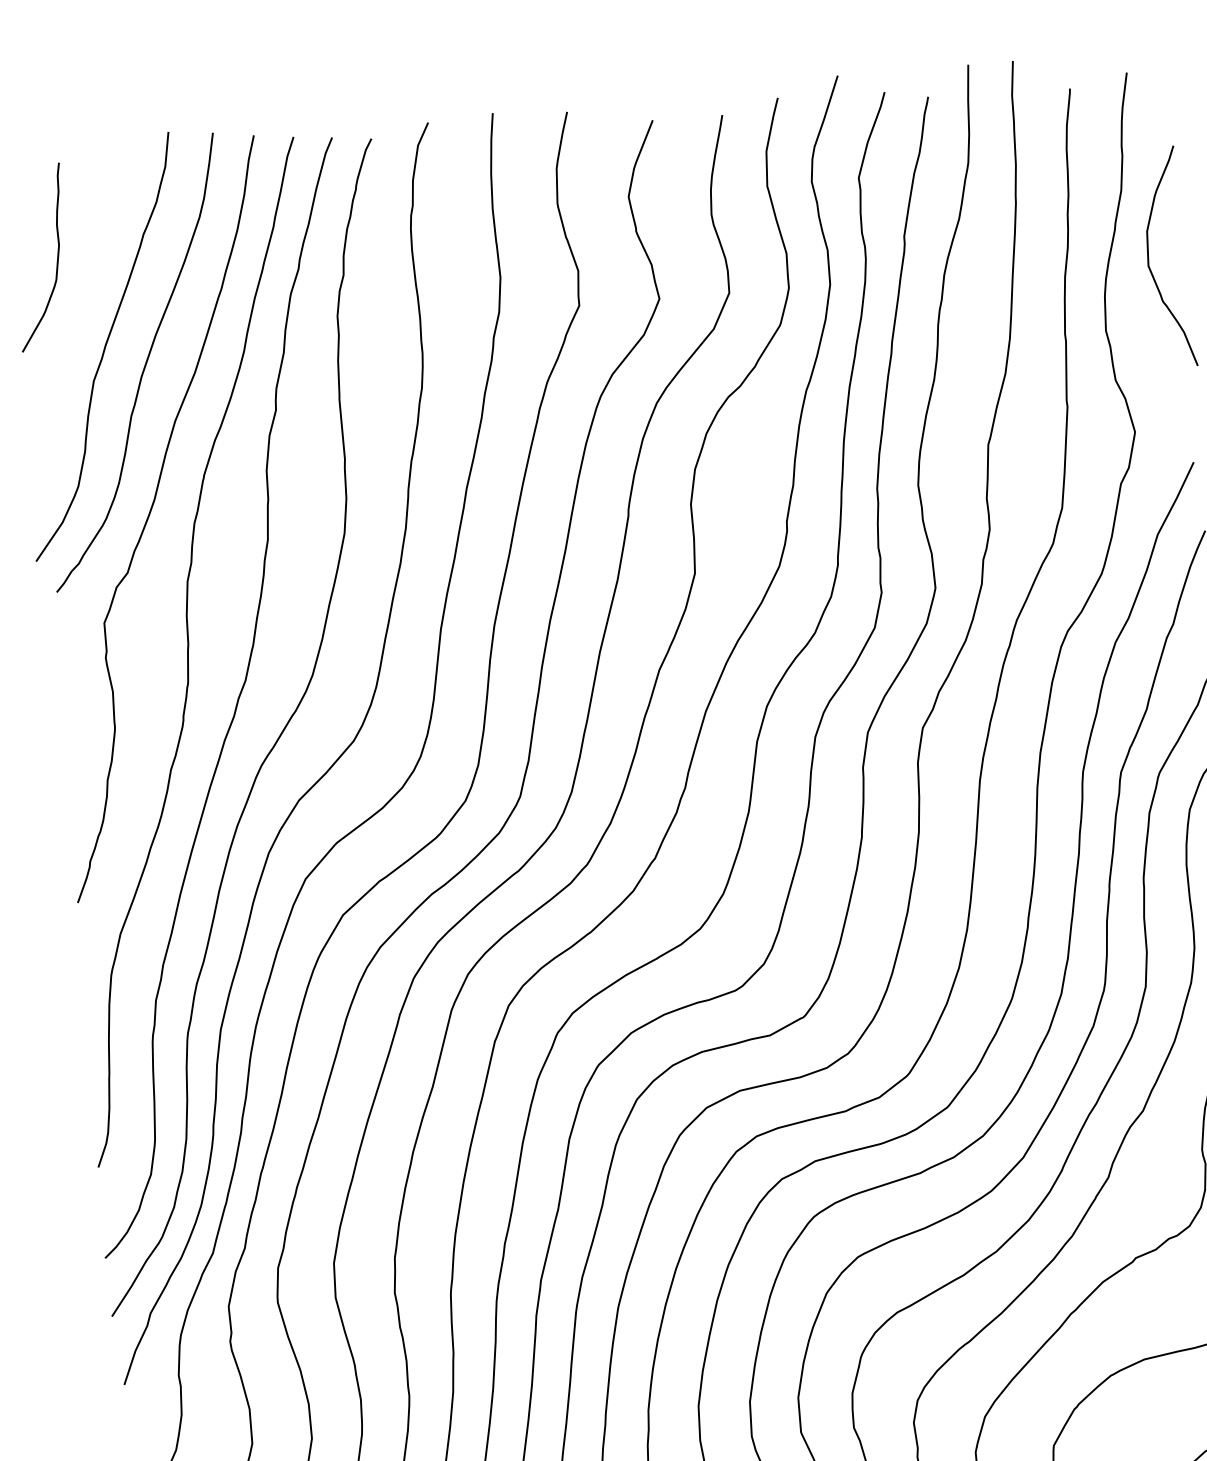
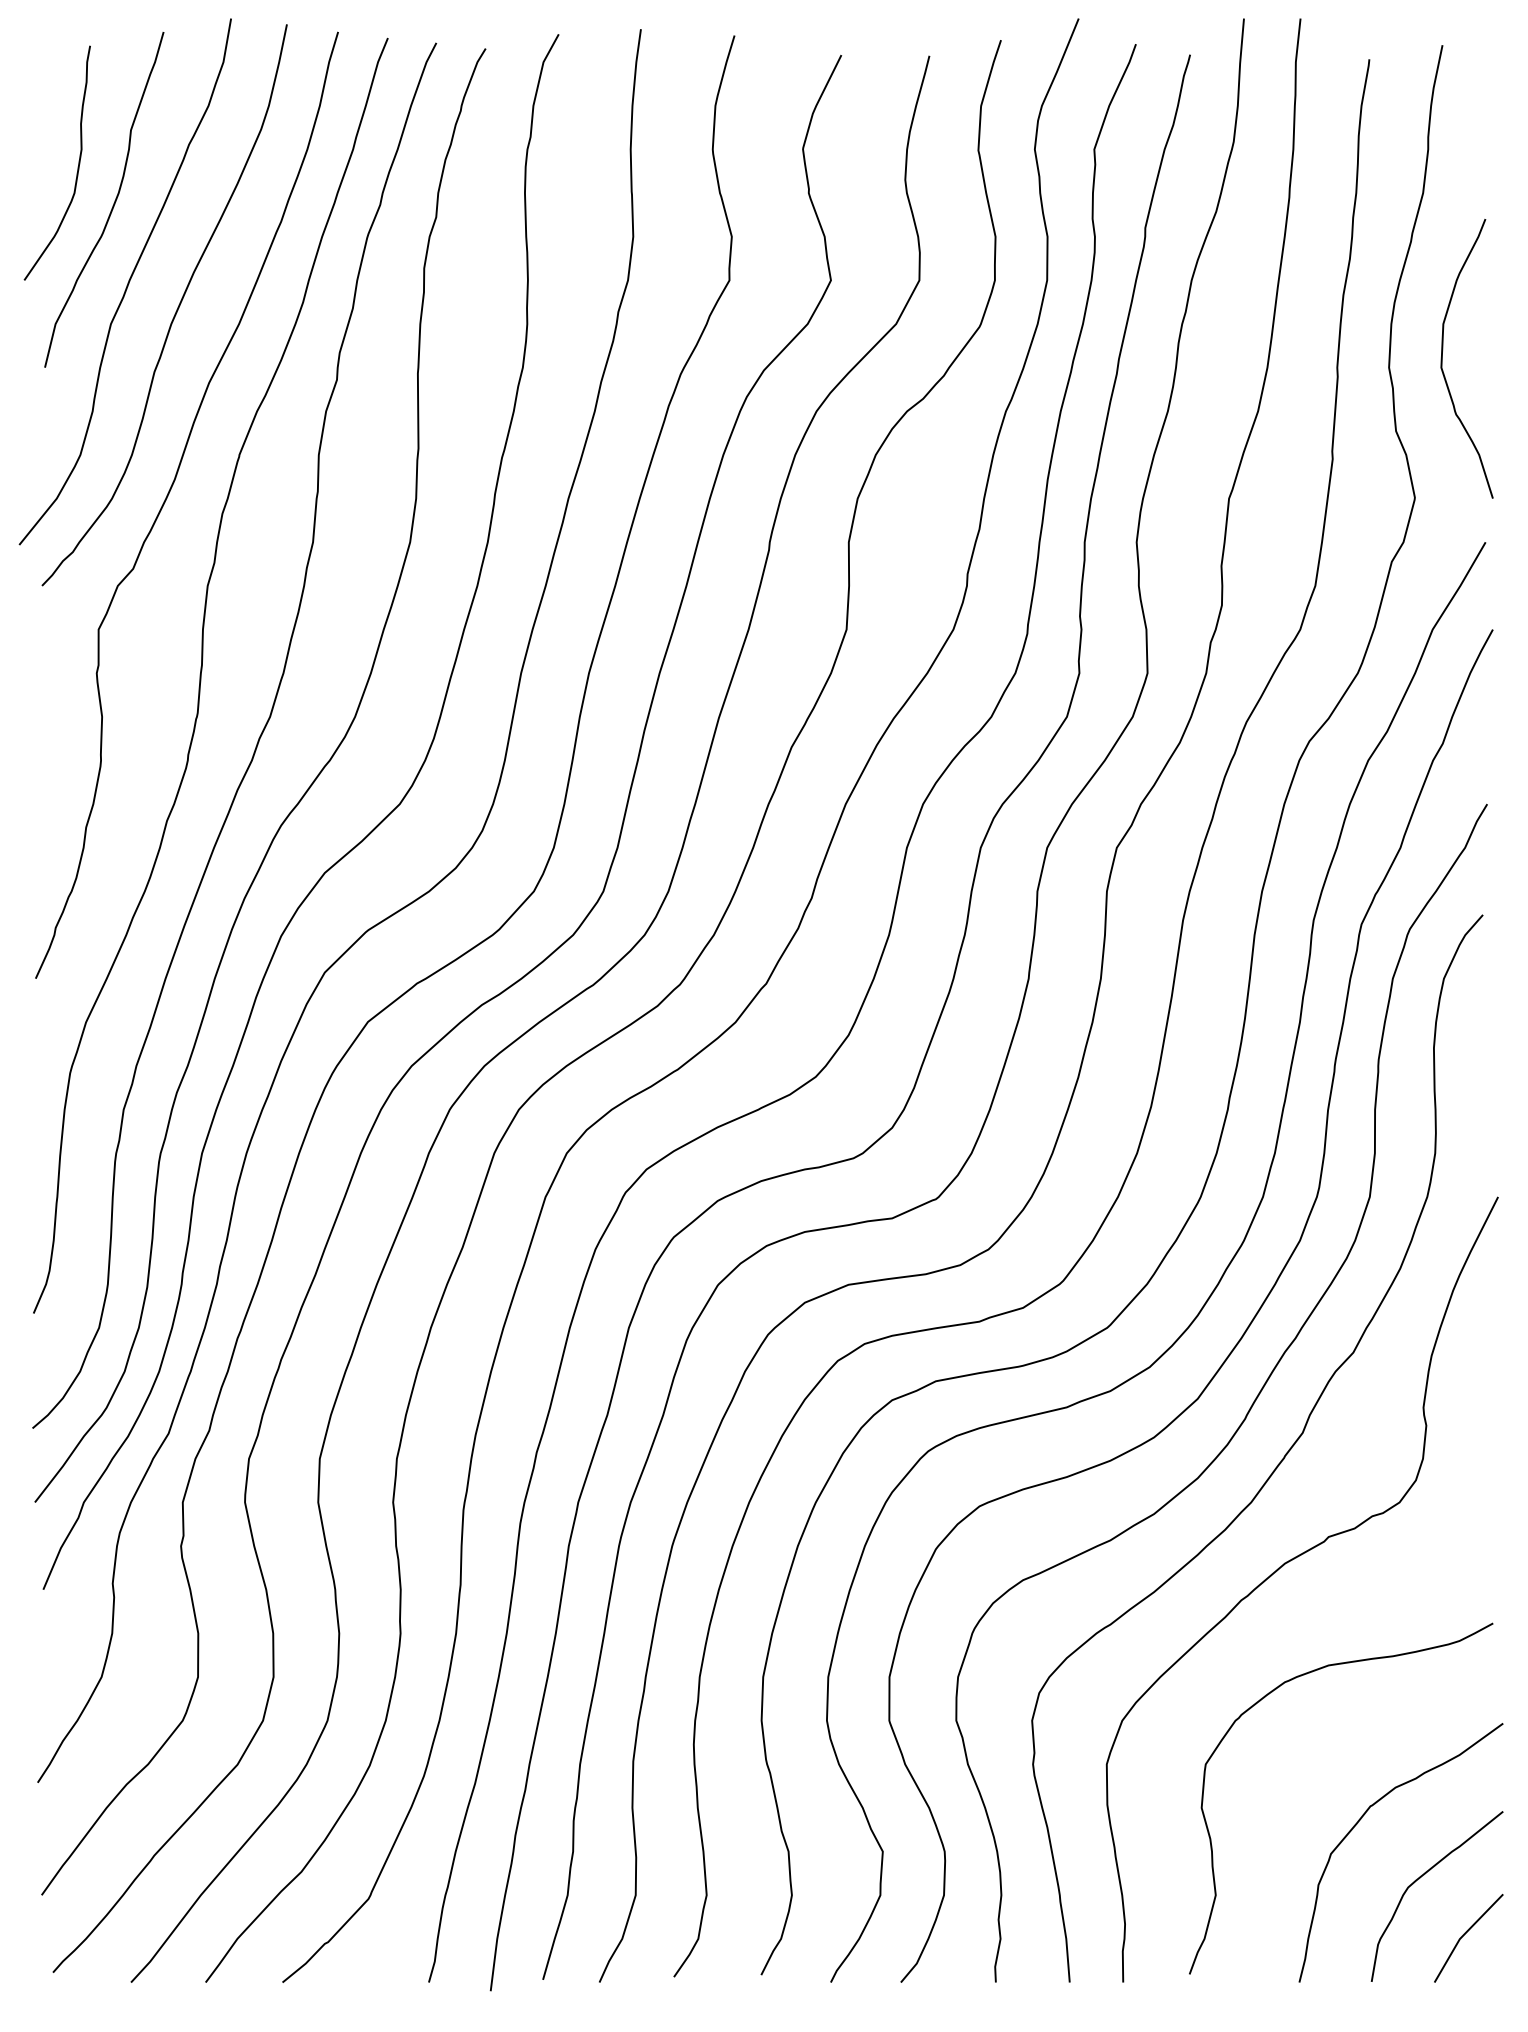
curve: (1148, 258) -> (1442, 358), moved
curve: (87, 285) -> (113, 203), added

